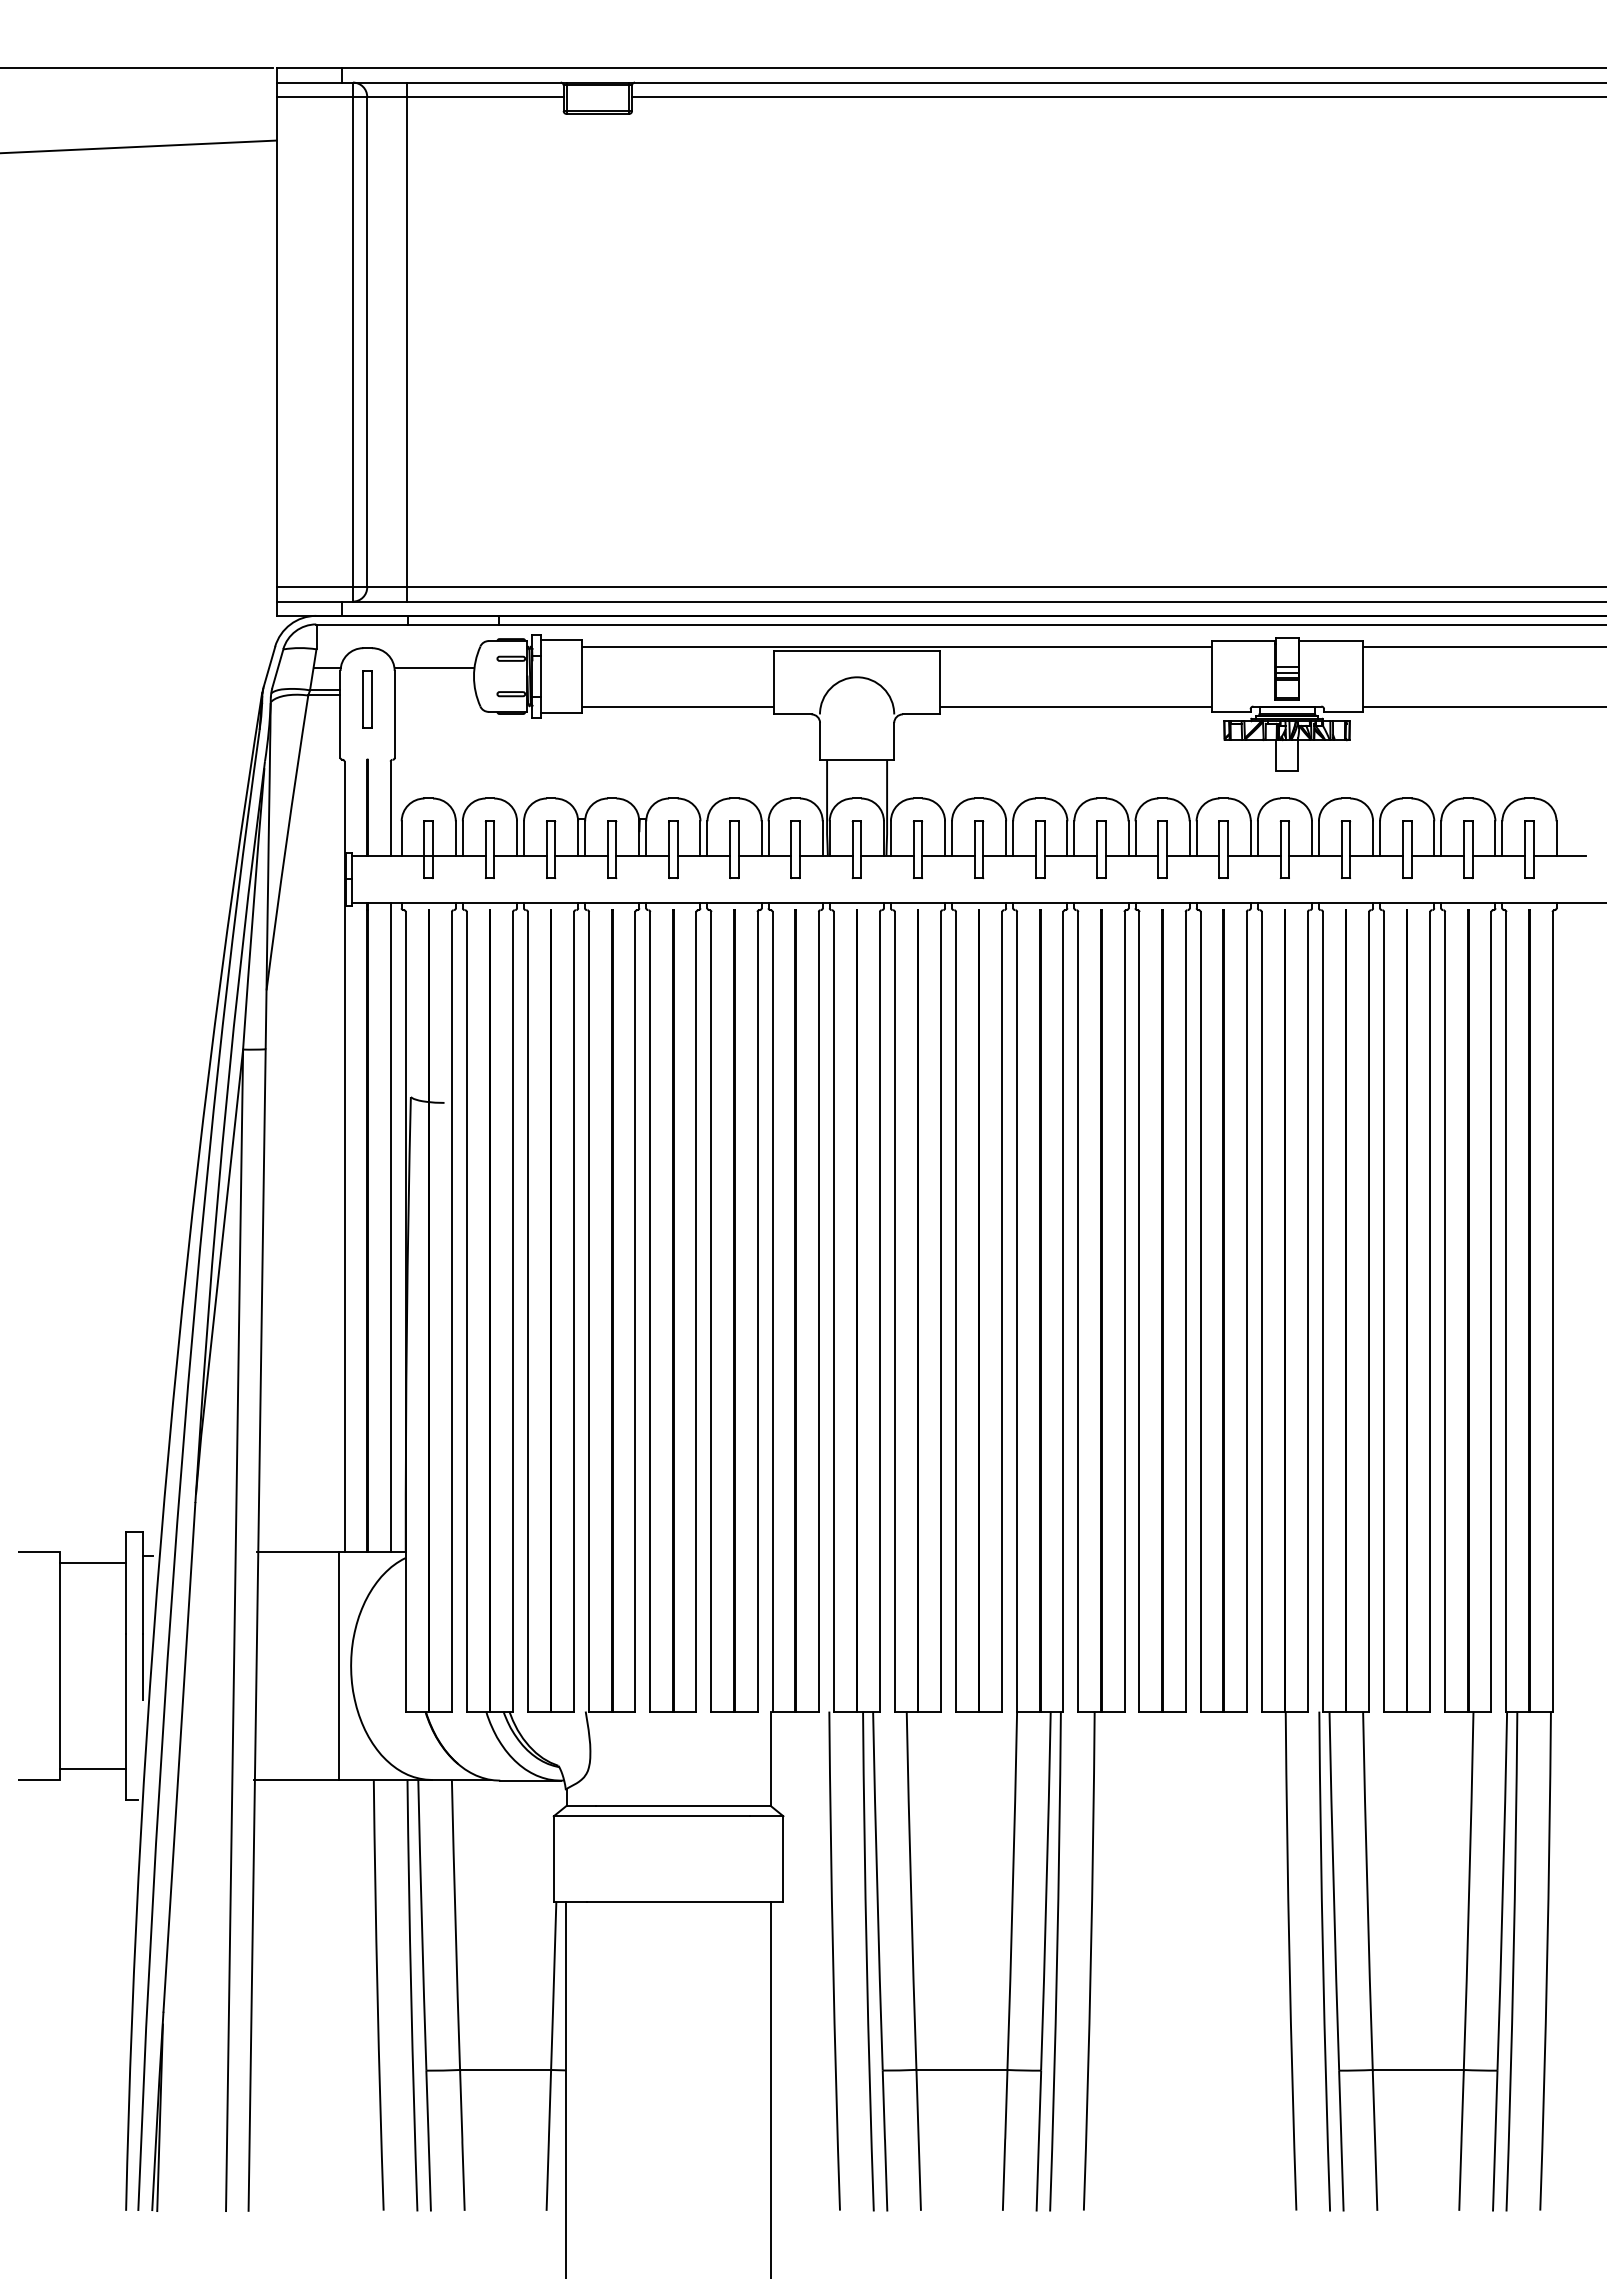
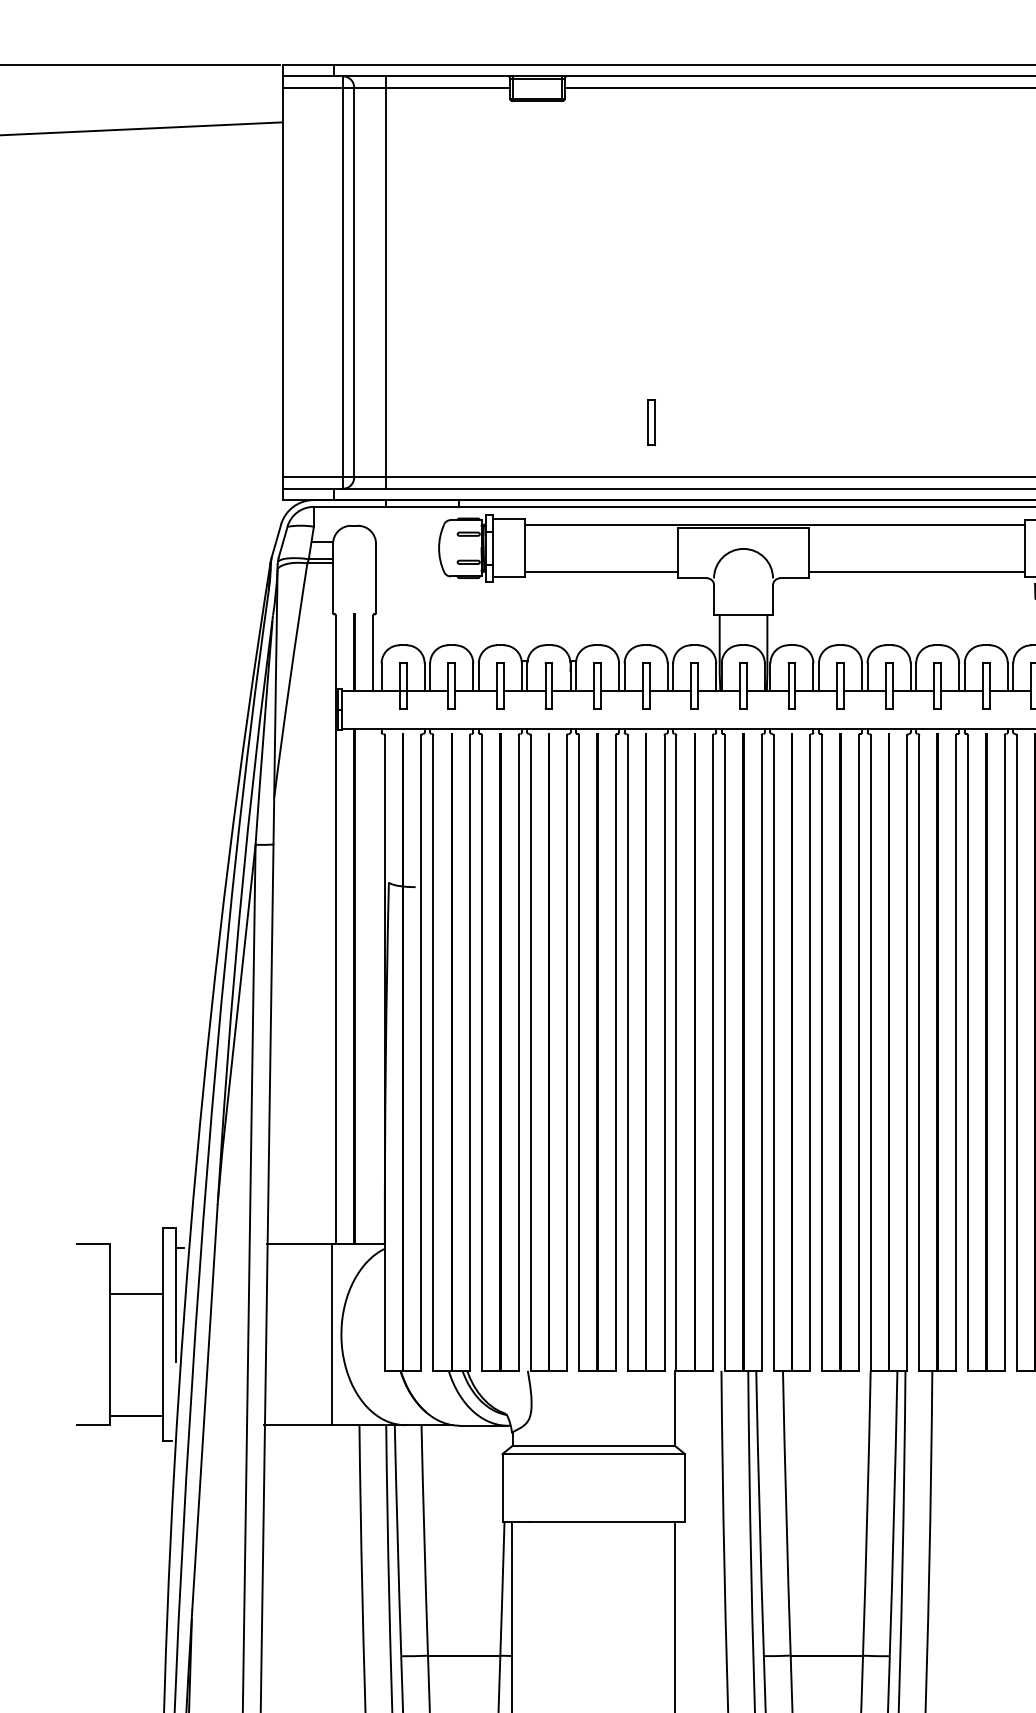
line: (434, 668) -> (407, 541), removed
part: (367, 699) -> (651, 422), moved
line: (390, 1227) -> (372, 986), removed
line: (92, 1563) -> (135, 1294), moved

